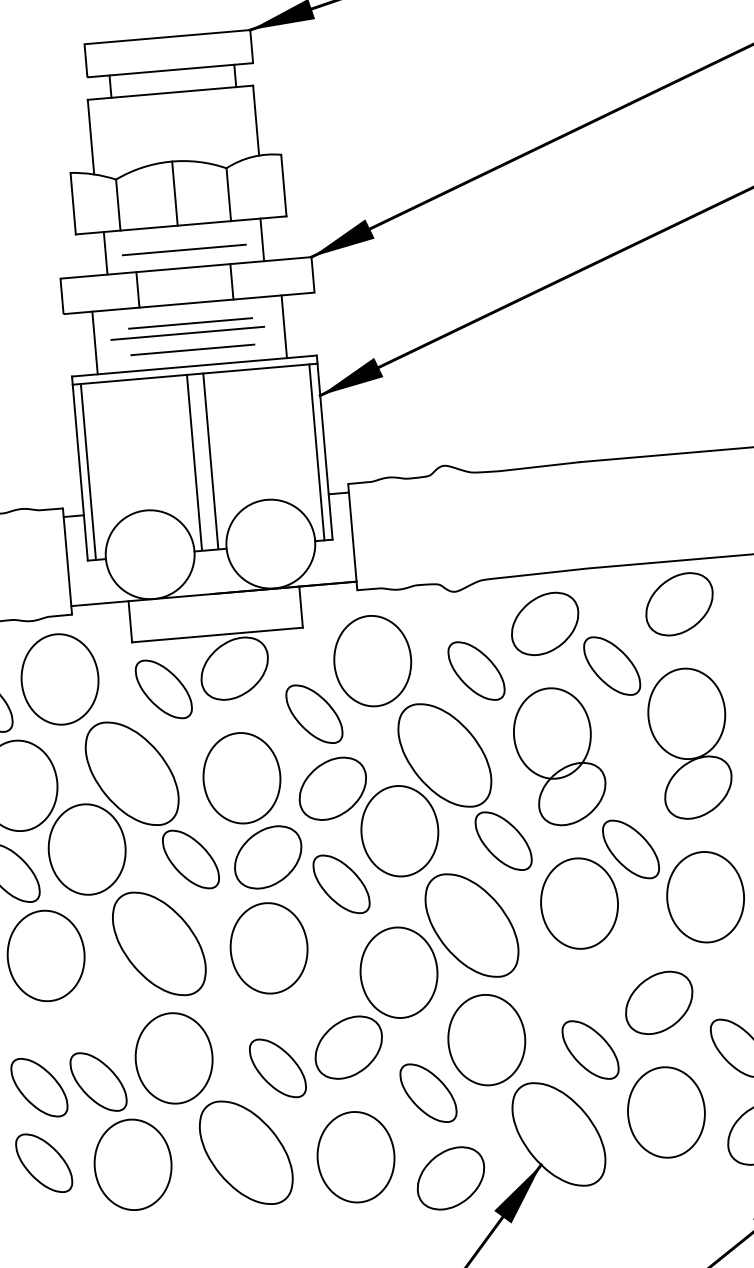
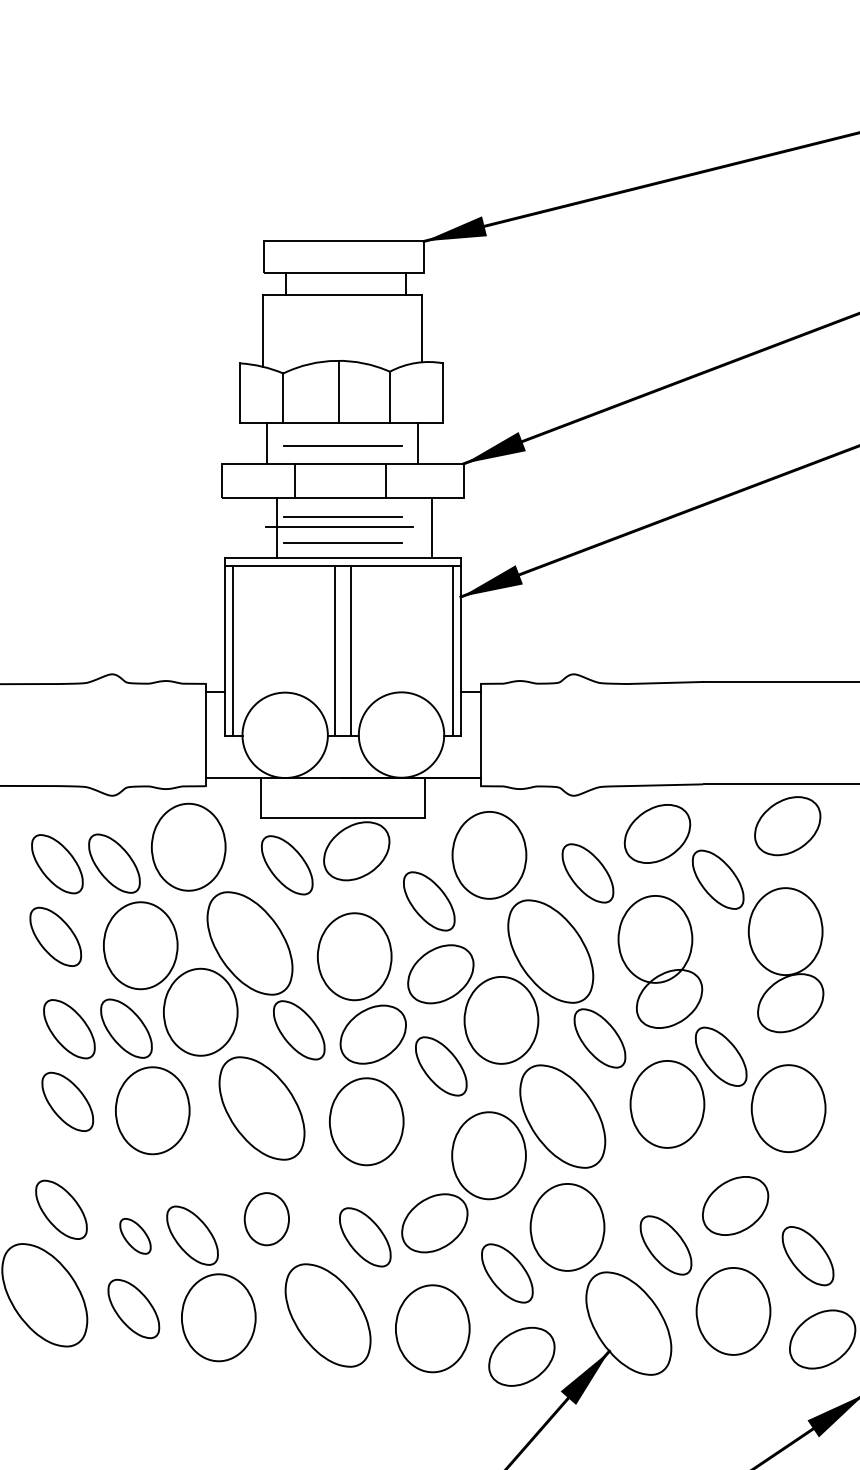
line: (94, 342) -> (276, 527), moved
part: (173, 1057) -> (266, 1218), size x0.6
part: (39, 1087) -> (135, 1236), size x0.6

